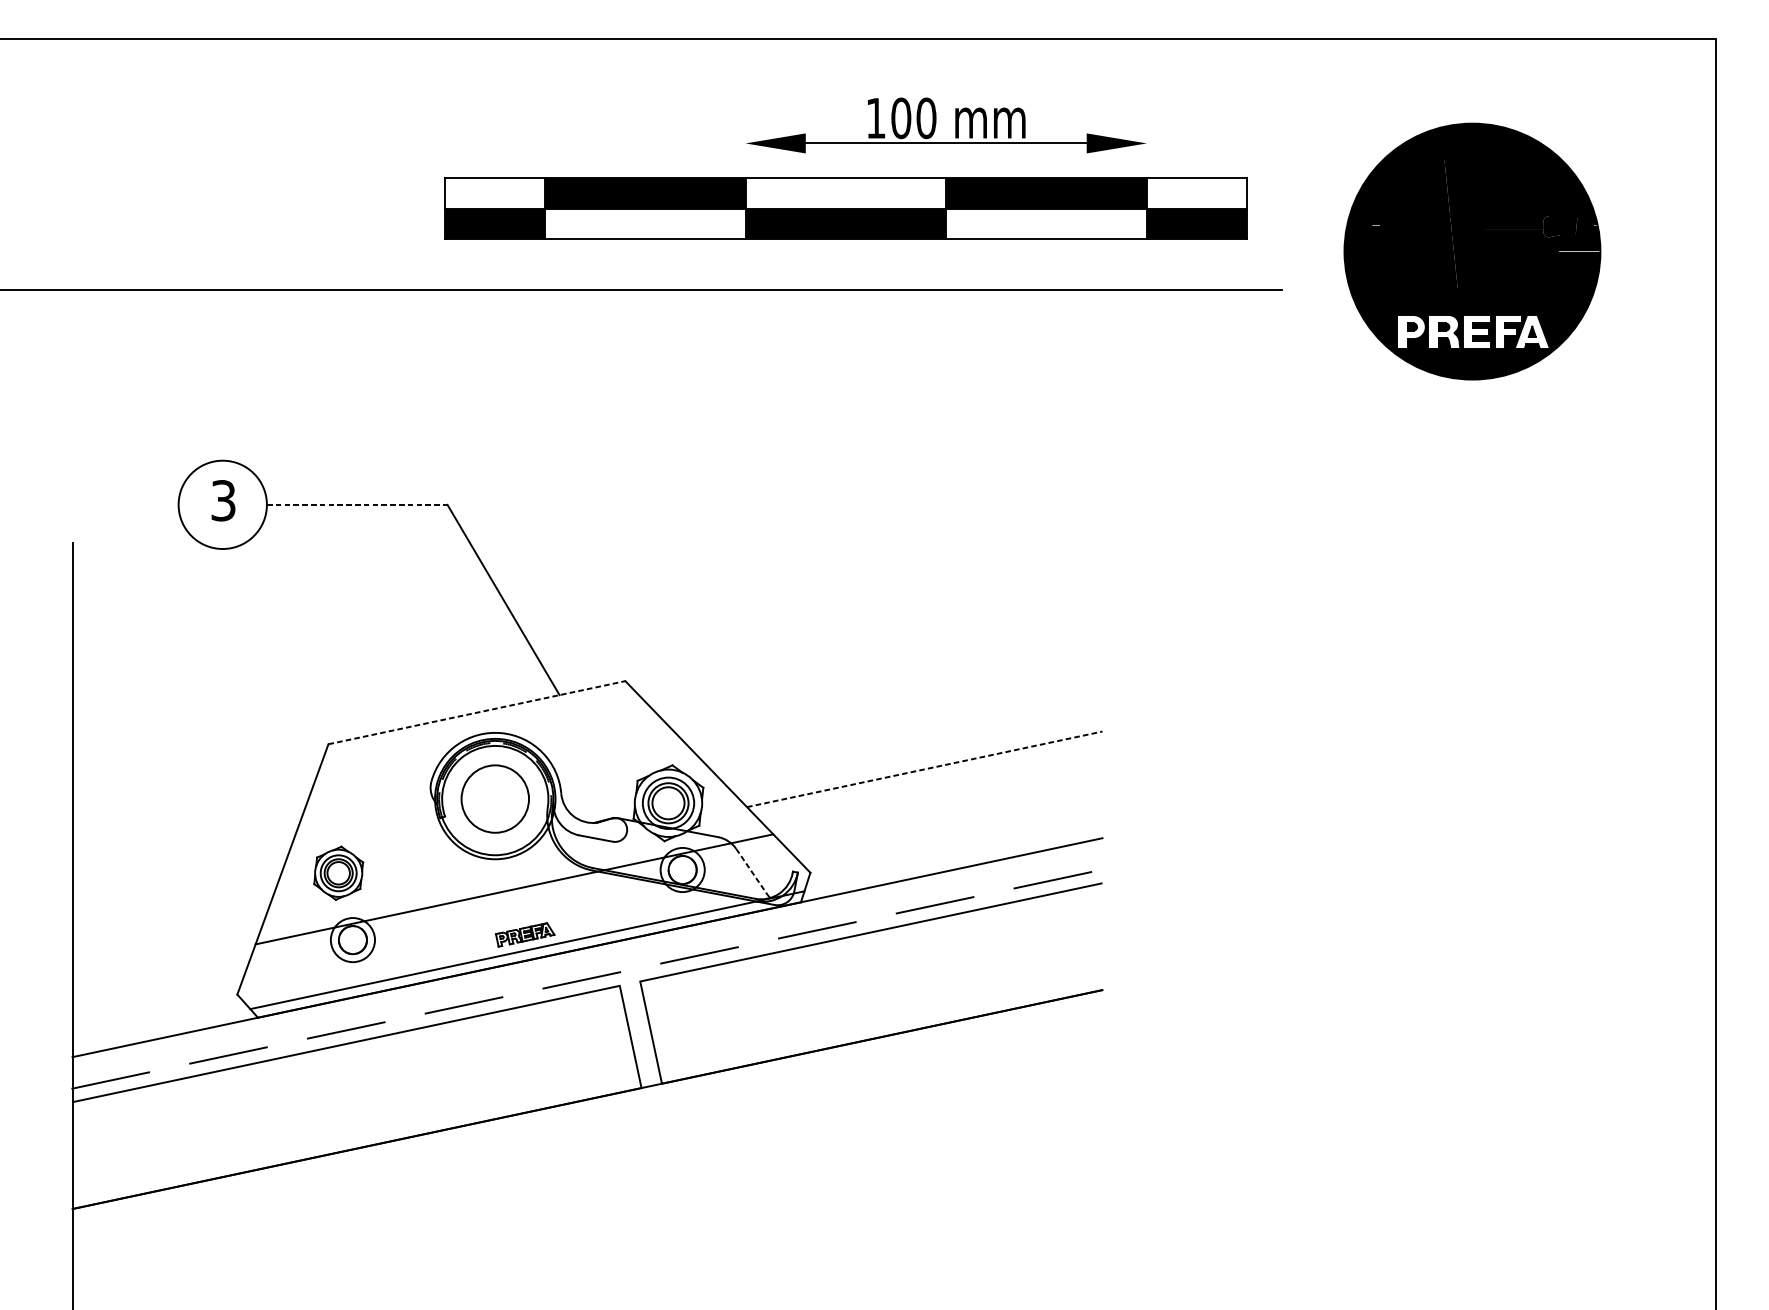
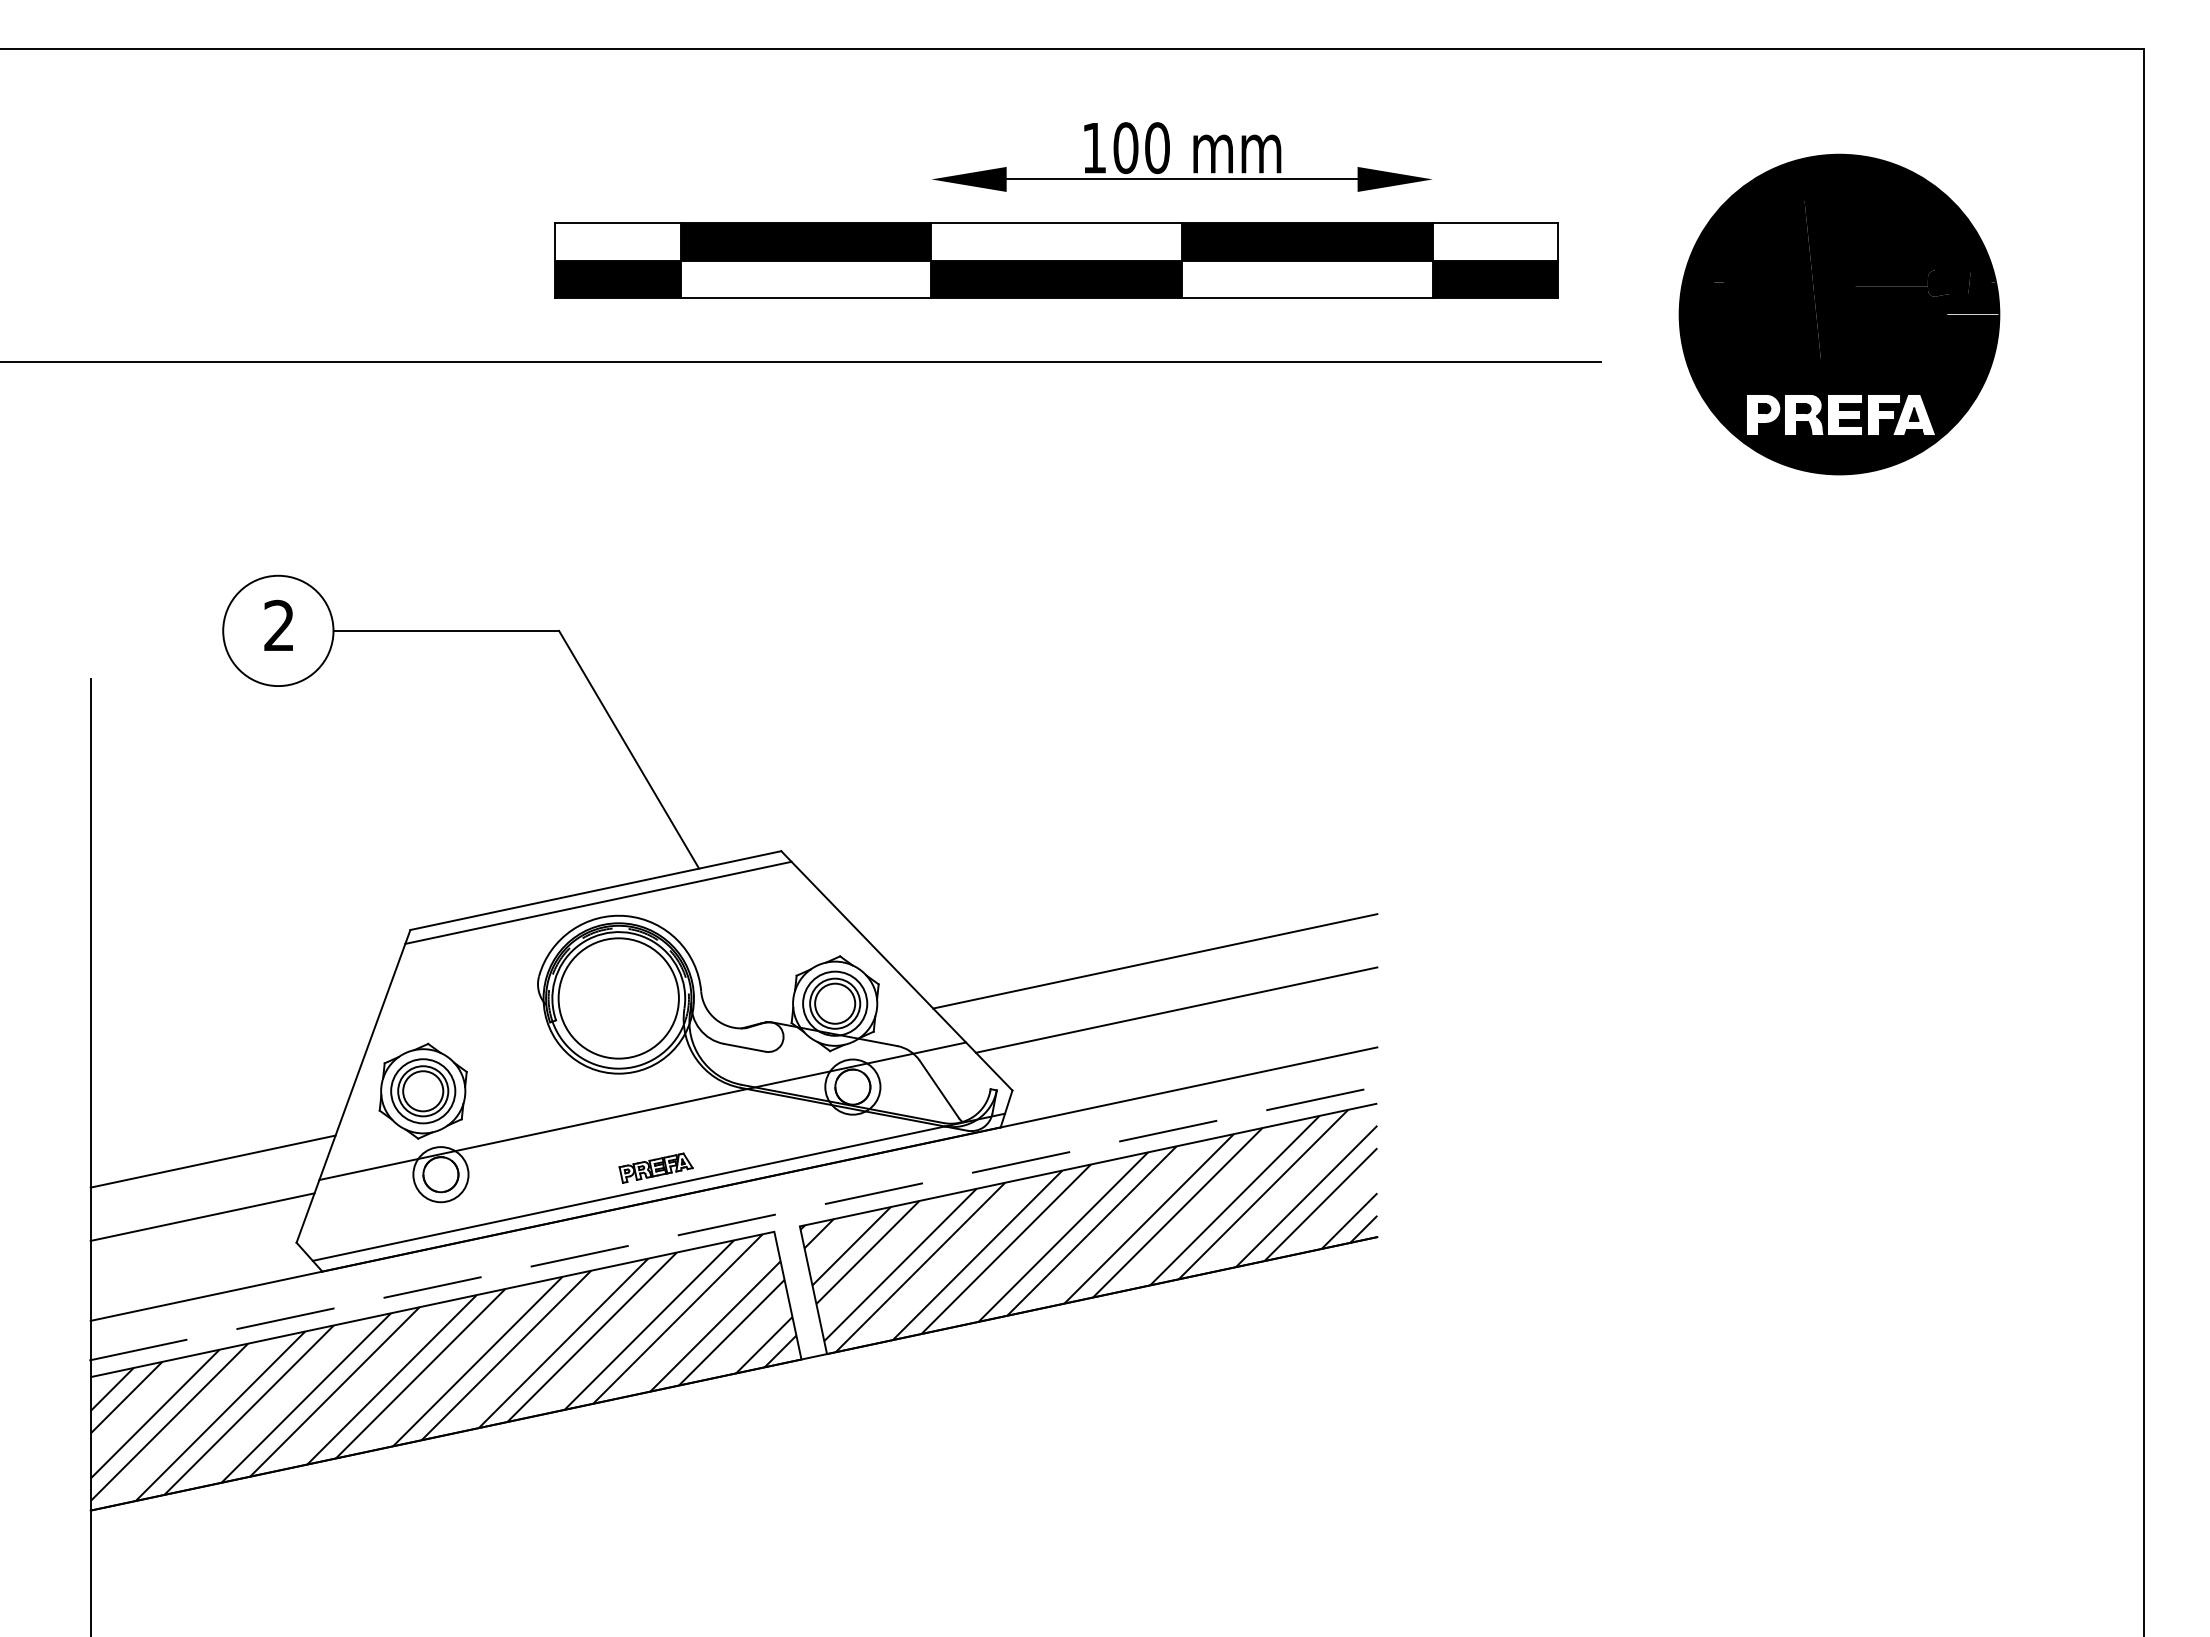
text: (223, 500) -> (279, 625), 3 -> 2
line: (357, 504) -> (446, 630), dashed -> solid
line: (476, 712) -> (595, 890), dashed -> solid
line: (479, 722) -> (598, 902), added
line: (924, 769) -> (1155, 961), dashed -> solid
circle: (495, 799) -> (618, 998), size x1.43
line: (941, 807) -> (1176, 1009), added
line: (752, 871) -> (939, 1089), dashed -> solid
part: (338, 872) -> (422, 1090), size x1.43
line: (170, 929) -> (212, 1161), added
line: (162, 973) -> (202, 1216), added
hatch: (871, 984) -> (1088, 1230), added
hatch: (354, 1094) -> (443, 1367), added

